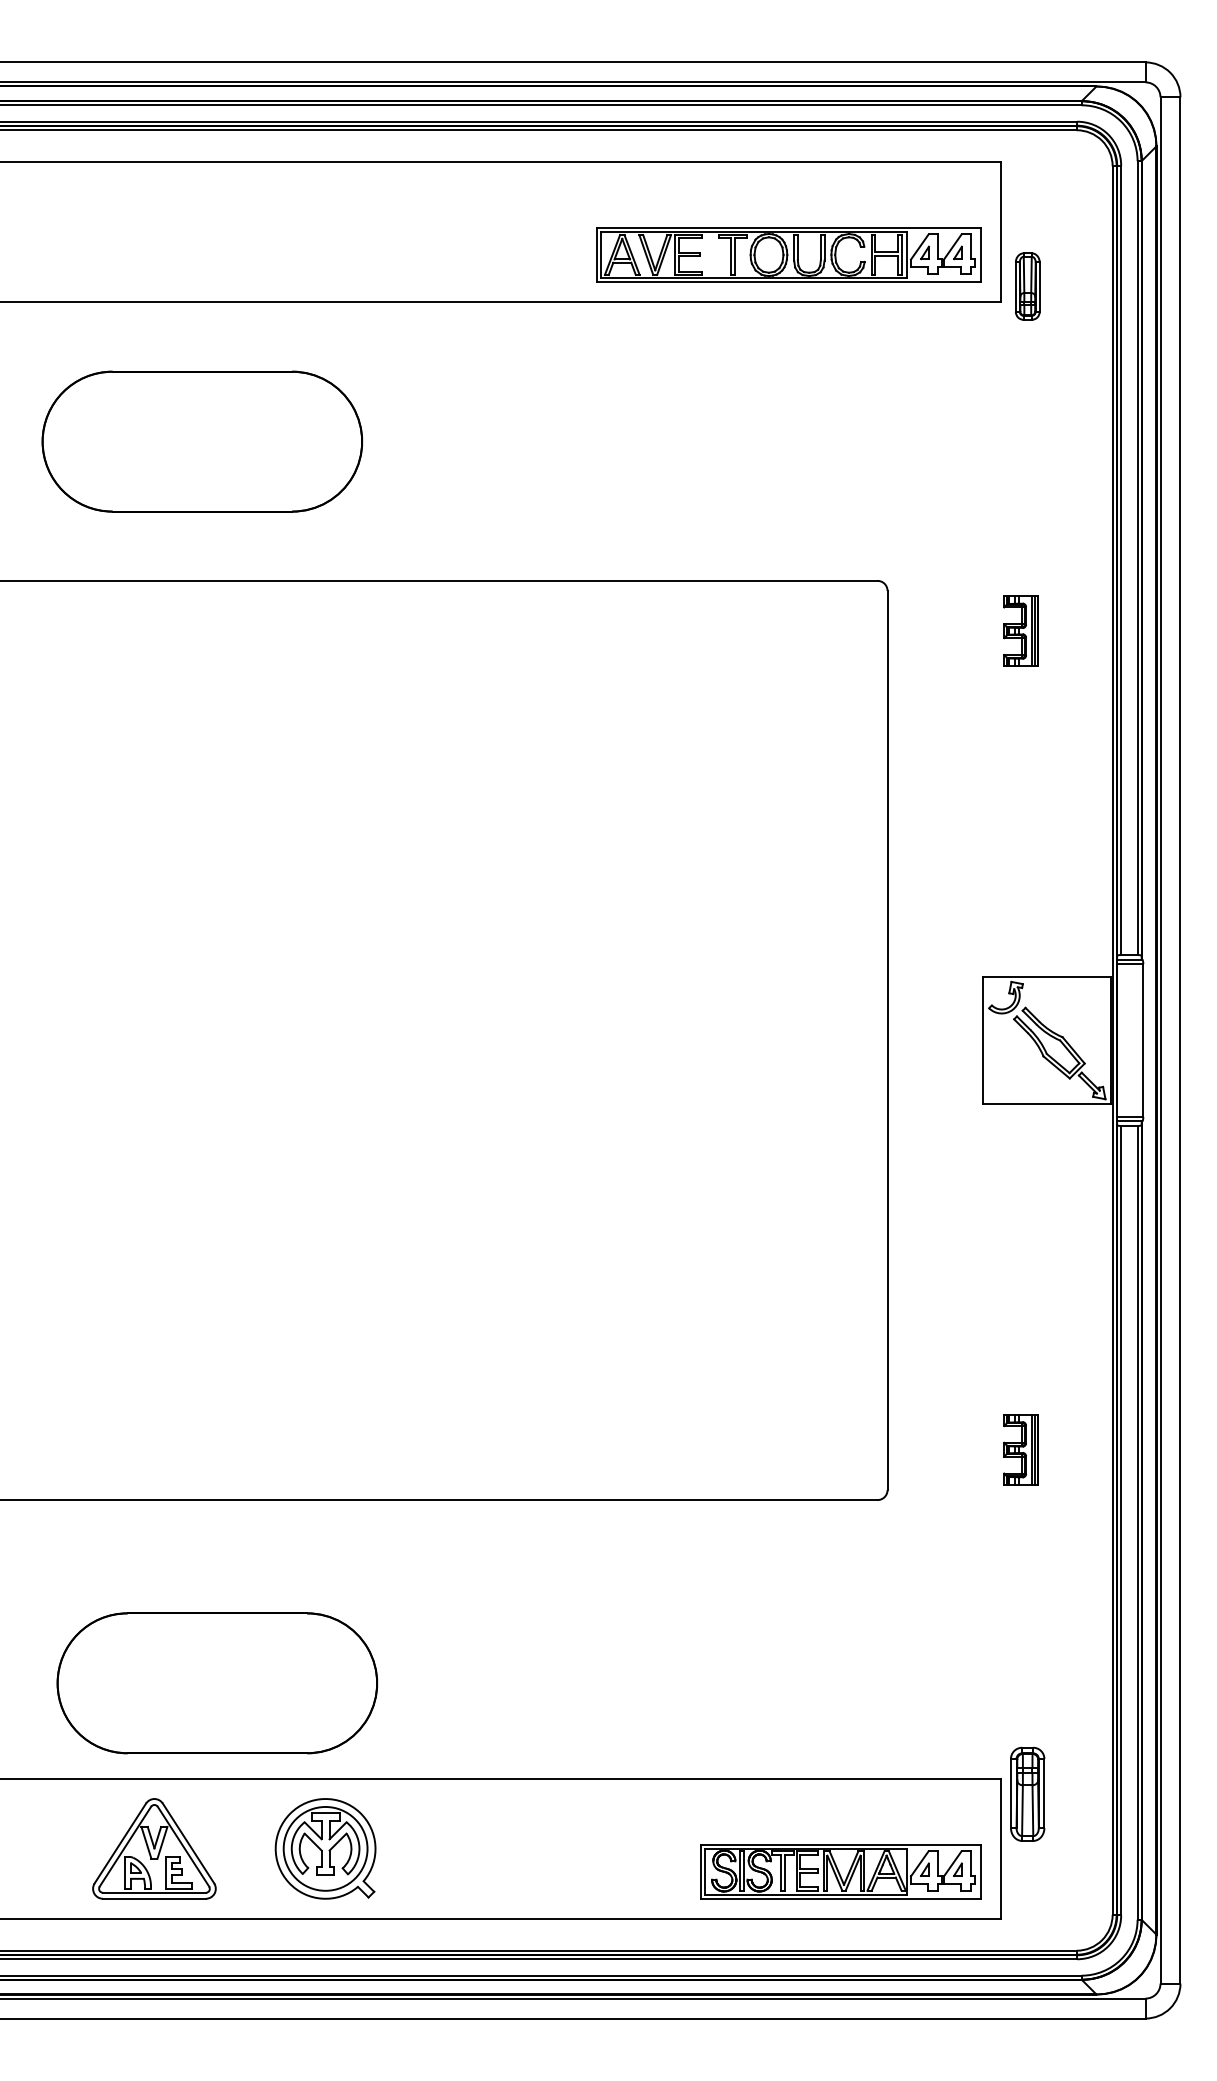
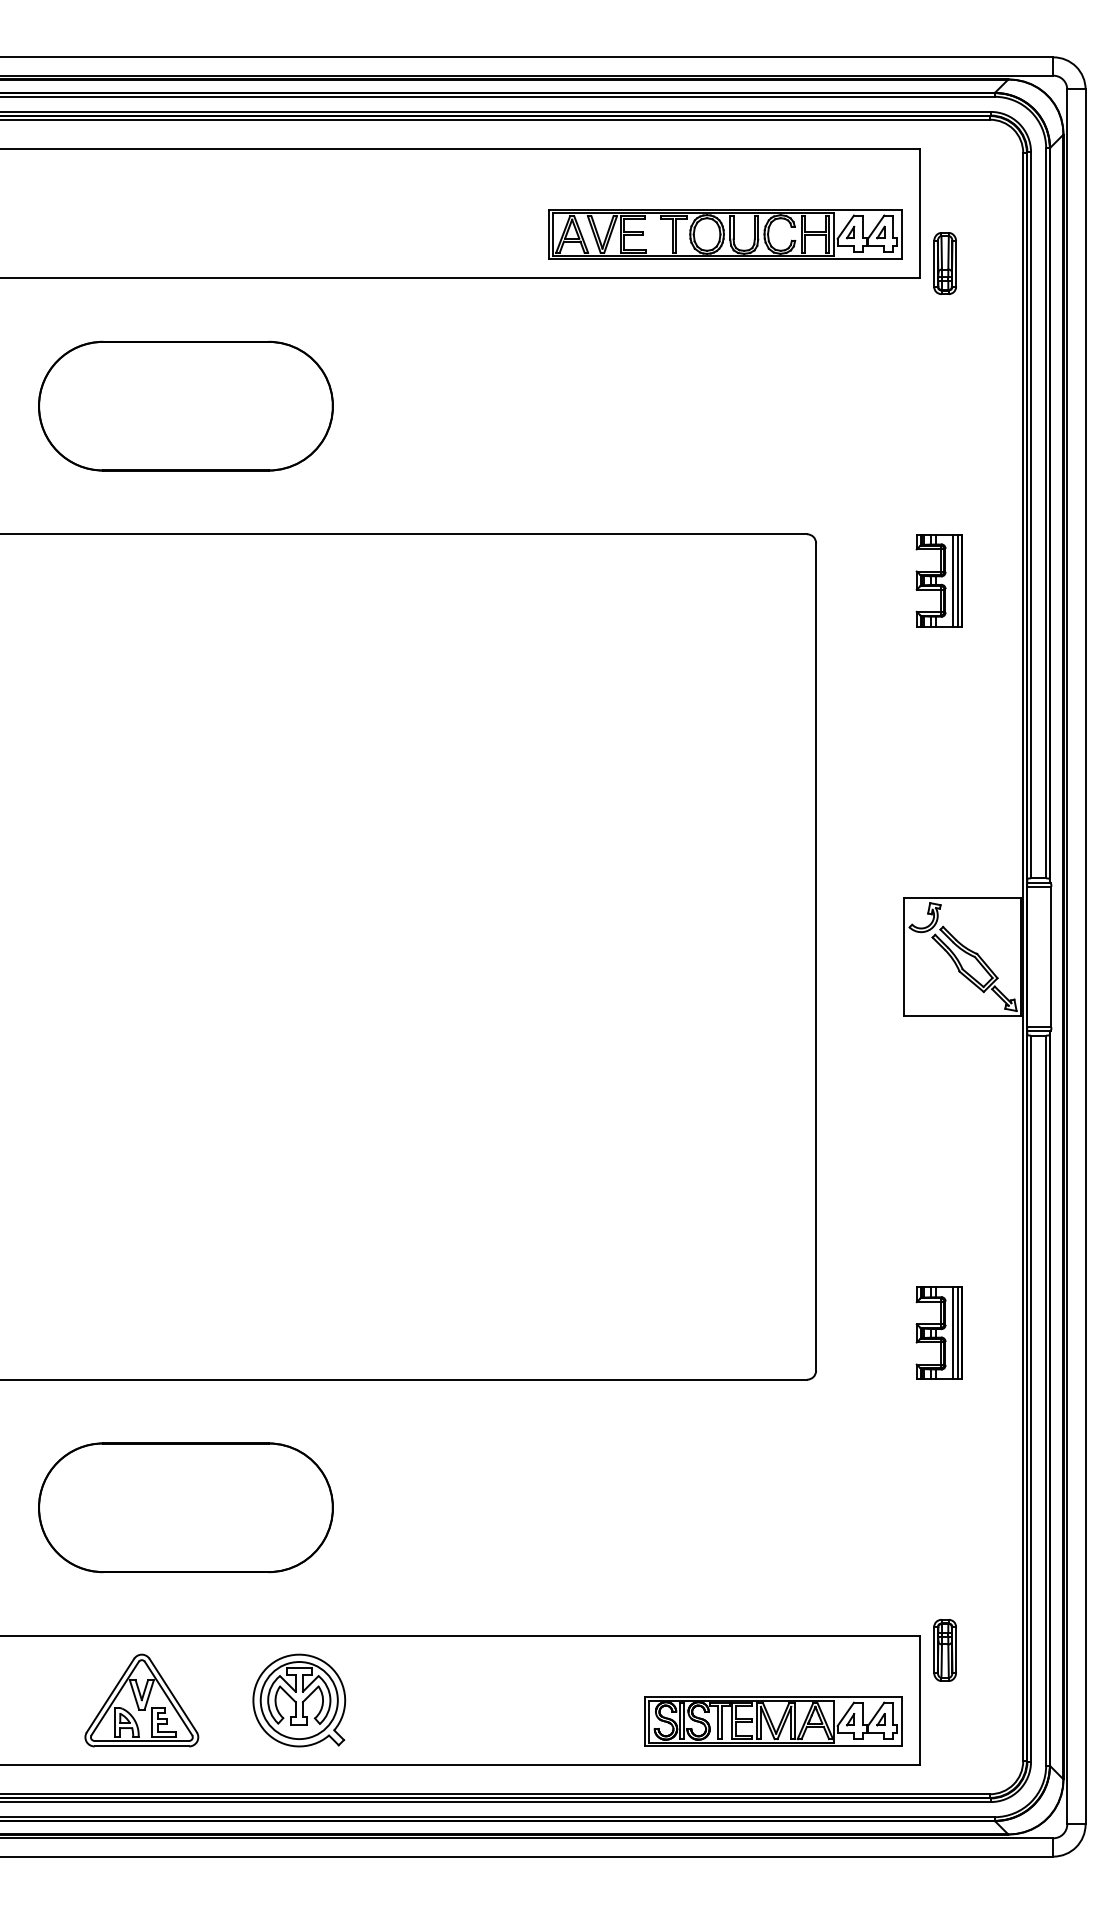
part: (1020, 630) -> (938, 579), size x1.43
part: (1020, 1449) -> (938, 1333), size x1.43
part: (216, 1683) -> (185, 1507), moved
part: (1027, 1794) -> (944, 1650), size x0.71

